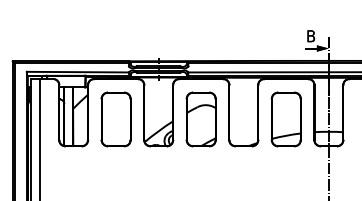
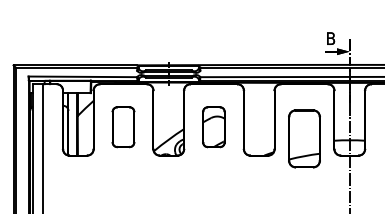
part: (115, 119) -> (122, 127), size x0.7
part: (200, 119) -> (213, 127), size x0.7
part: (285, 119) -> (303, 138), moved

